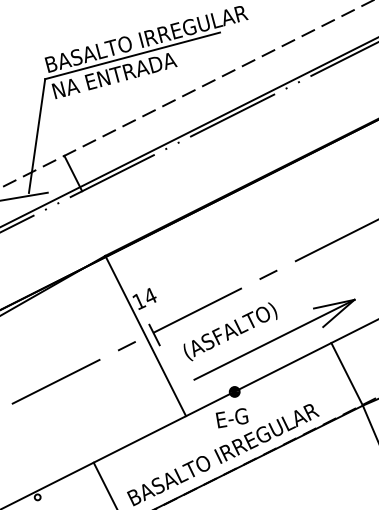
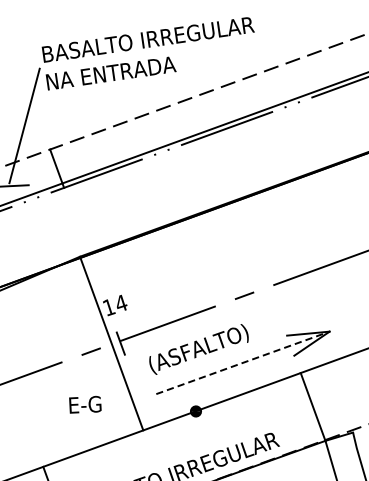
line: (132, 55) -> (131, 55), removed
line: (274, 339) -> (242, 362), solid -> dashed
text: (231, 418) -> (84, 405), moved

